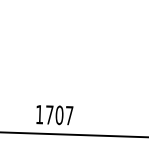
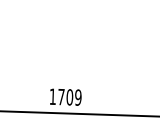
text: (69, 115) -> (78, 97), 1707 -> 1709

